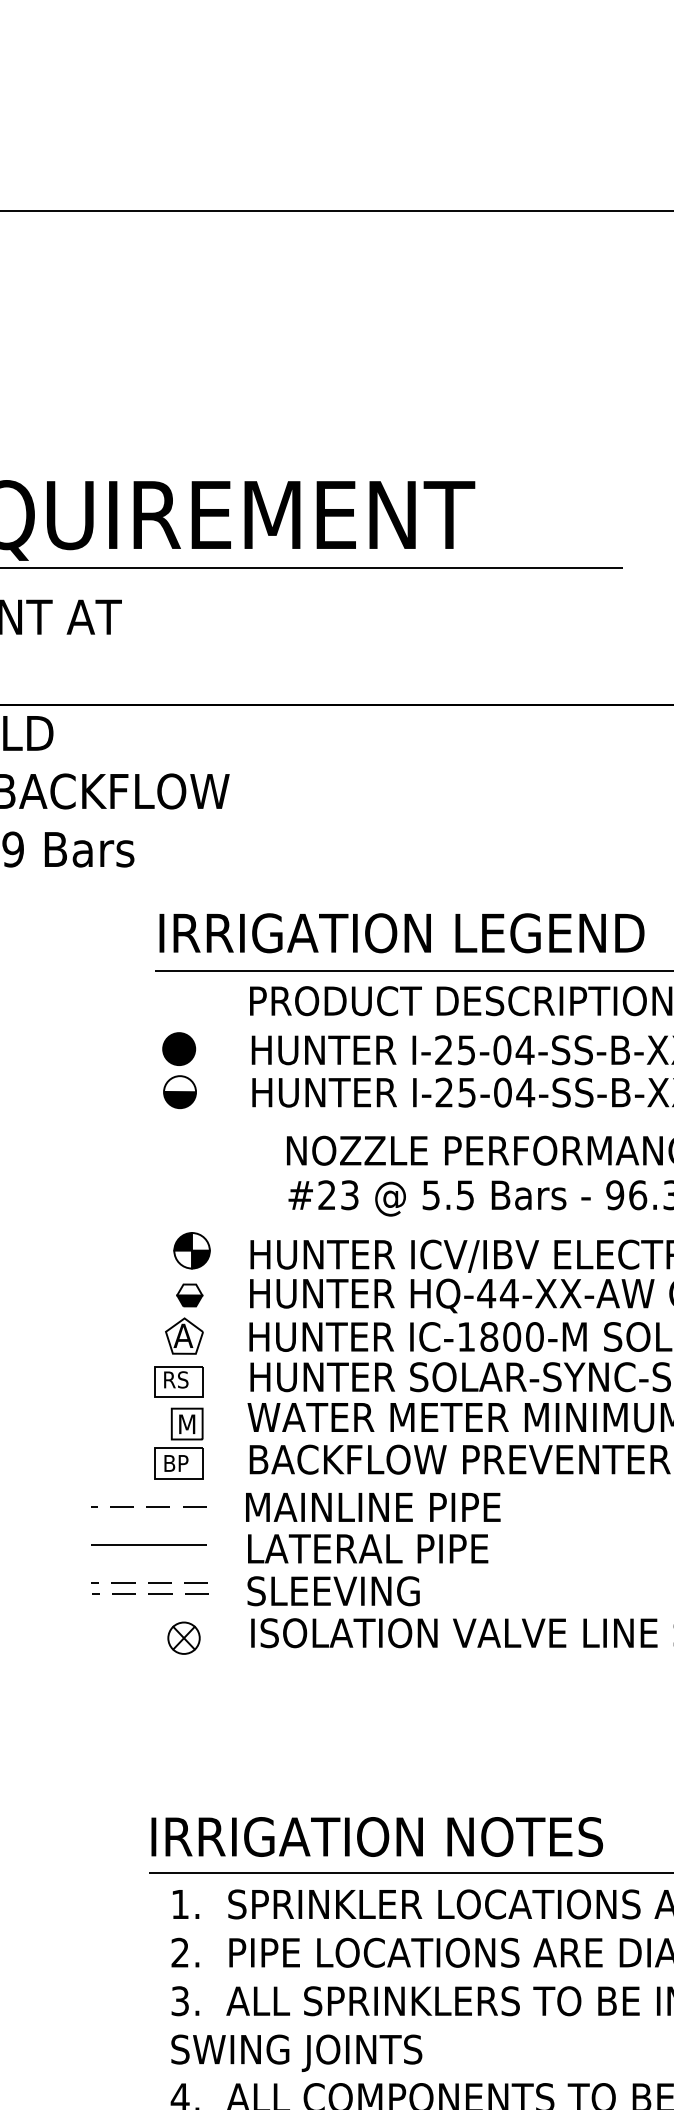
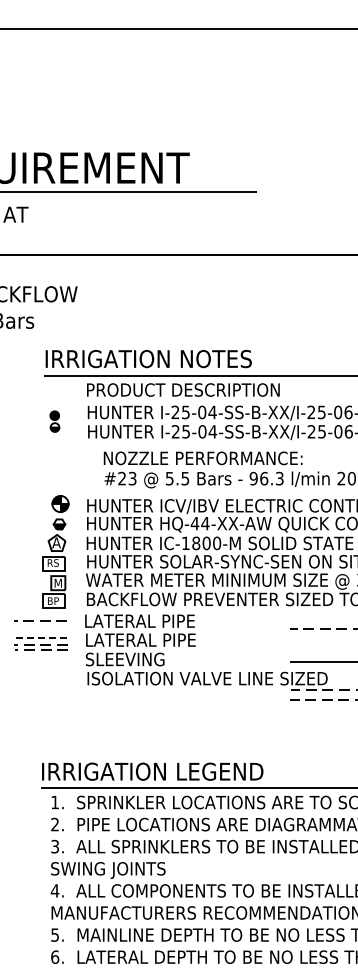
text: (553, 932) -> (225, 358), IRRIGATION LEGEND -> IRRIGATION NOTES
part: (178, 1070) -> (54, 421), size x0.6
text: (373, 1505) -> (143, 620), MAINLINE PIPE -> LATERAL PIPE
line: (148, 1545) -> (40, 638), solid -> dashed
part: (148, 1589) -> (40, 647), moved
part: (183, 1637) -> (56, 680), removed
text: (544, 1836) -> (221, 771), IRRIGATION NOTES -> IRRIGATION LEGEND

